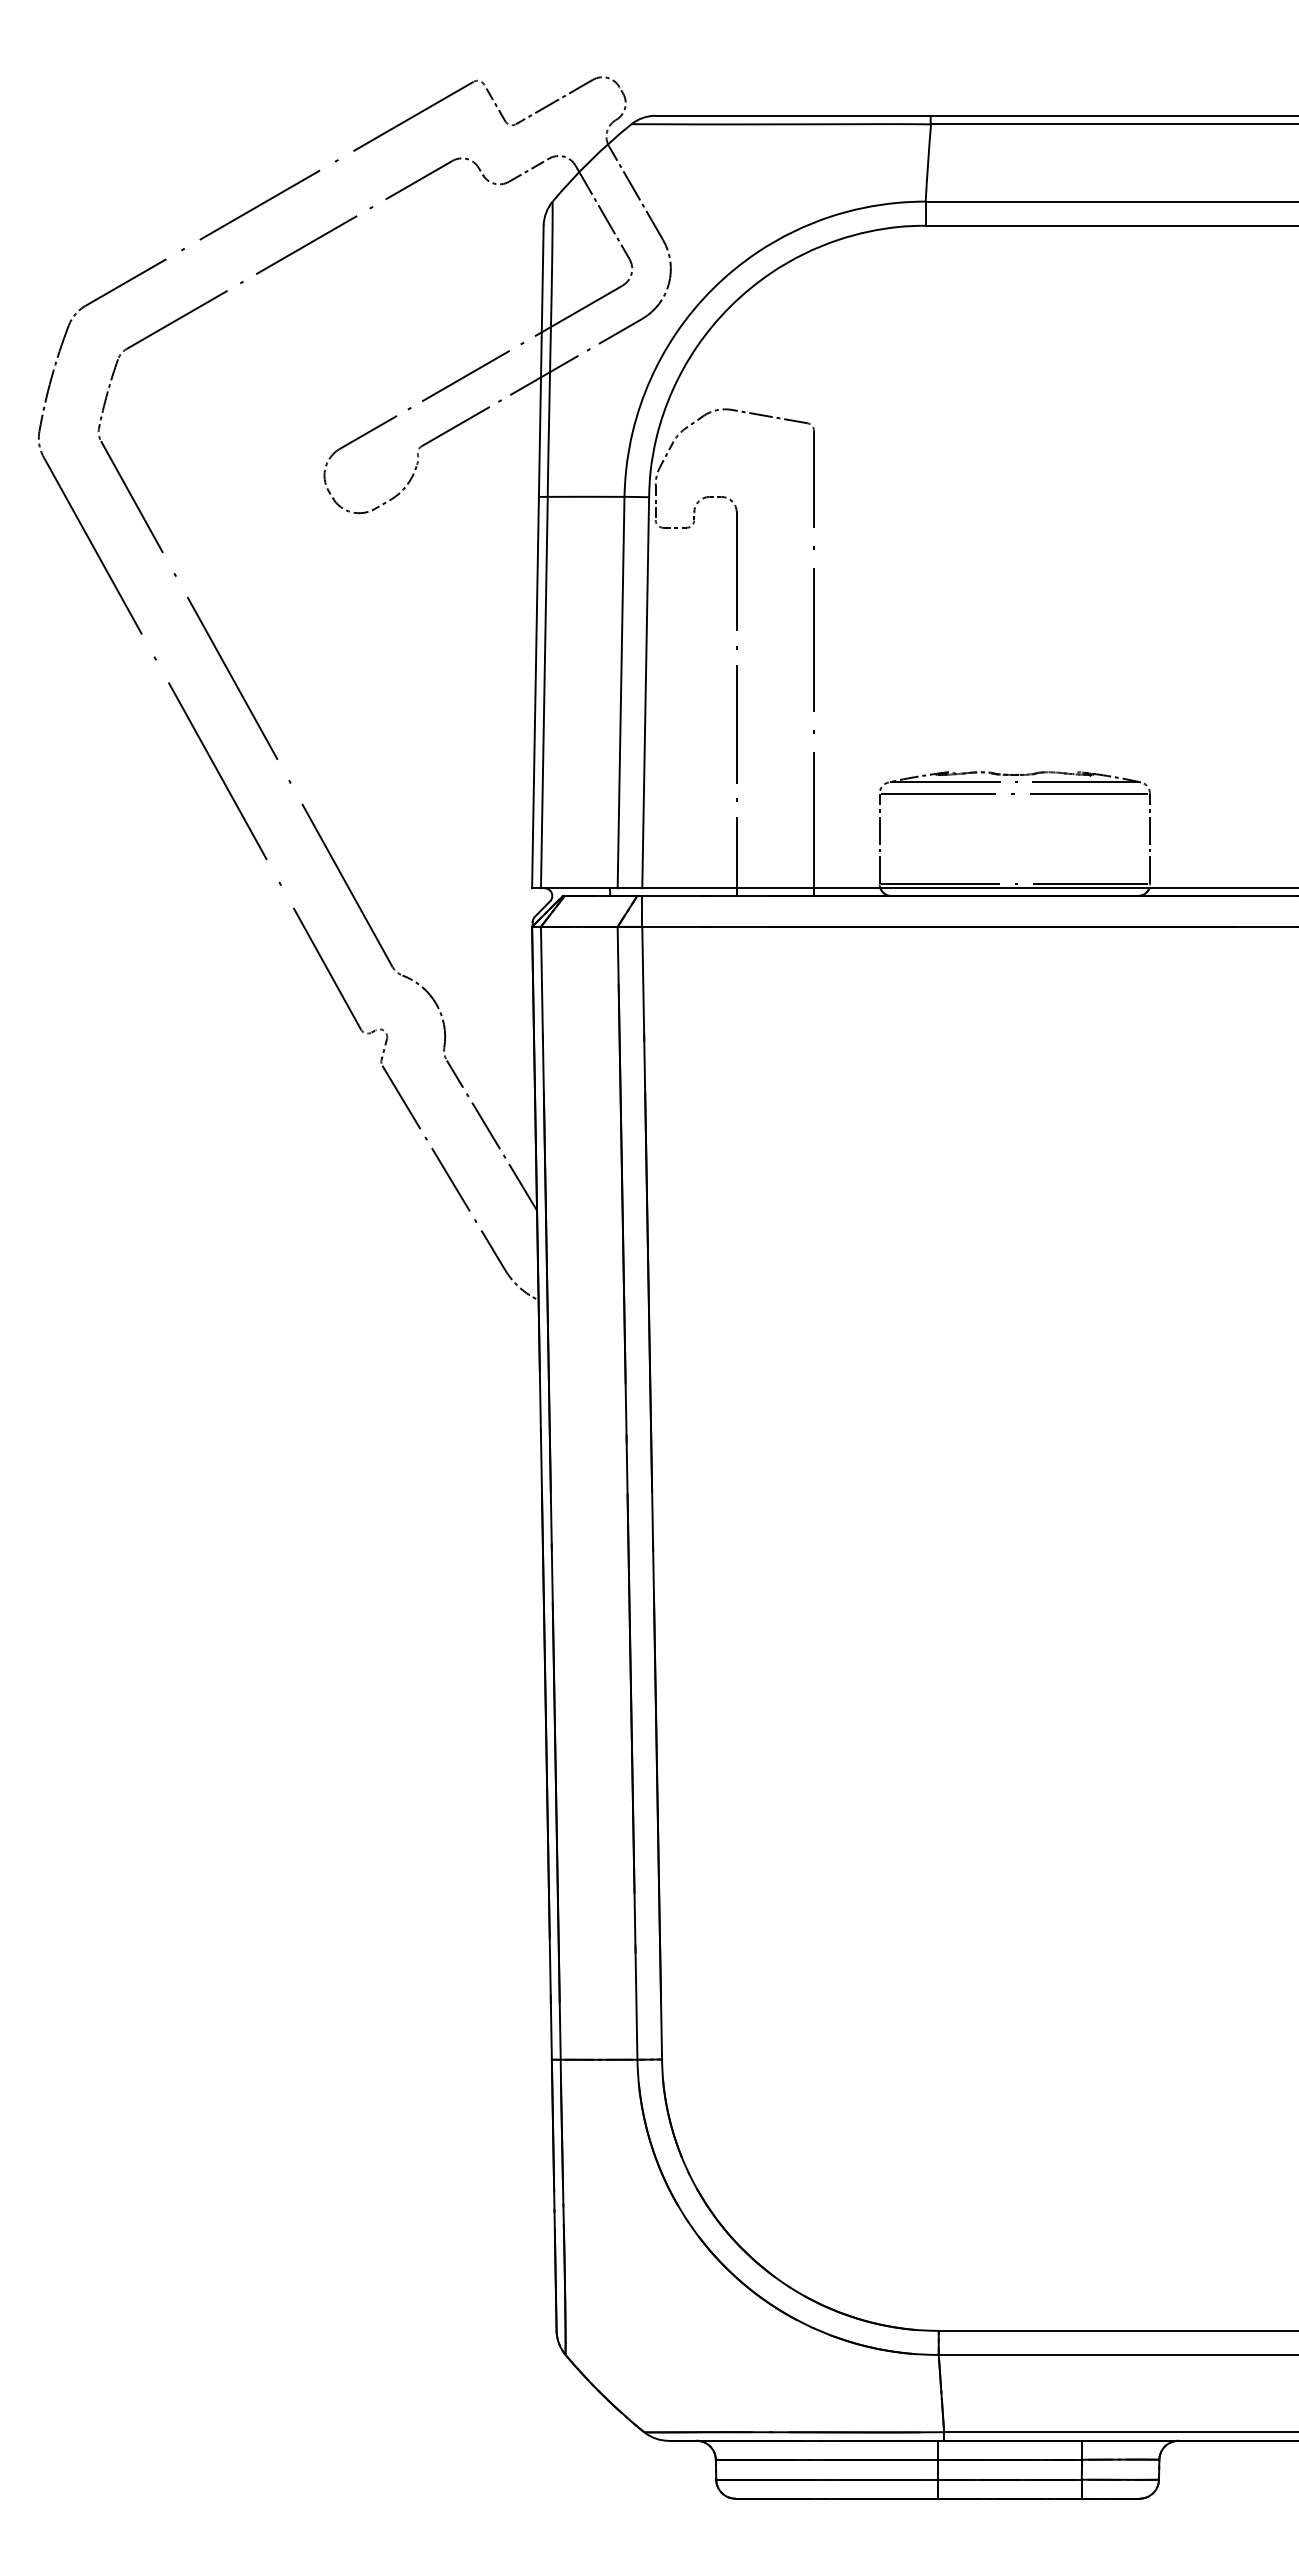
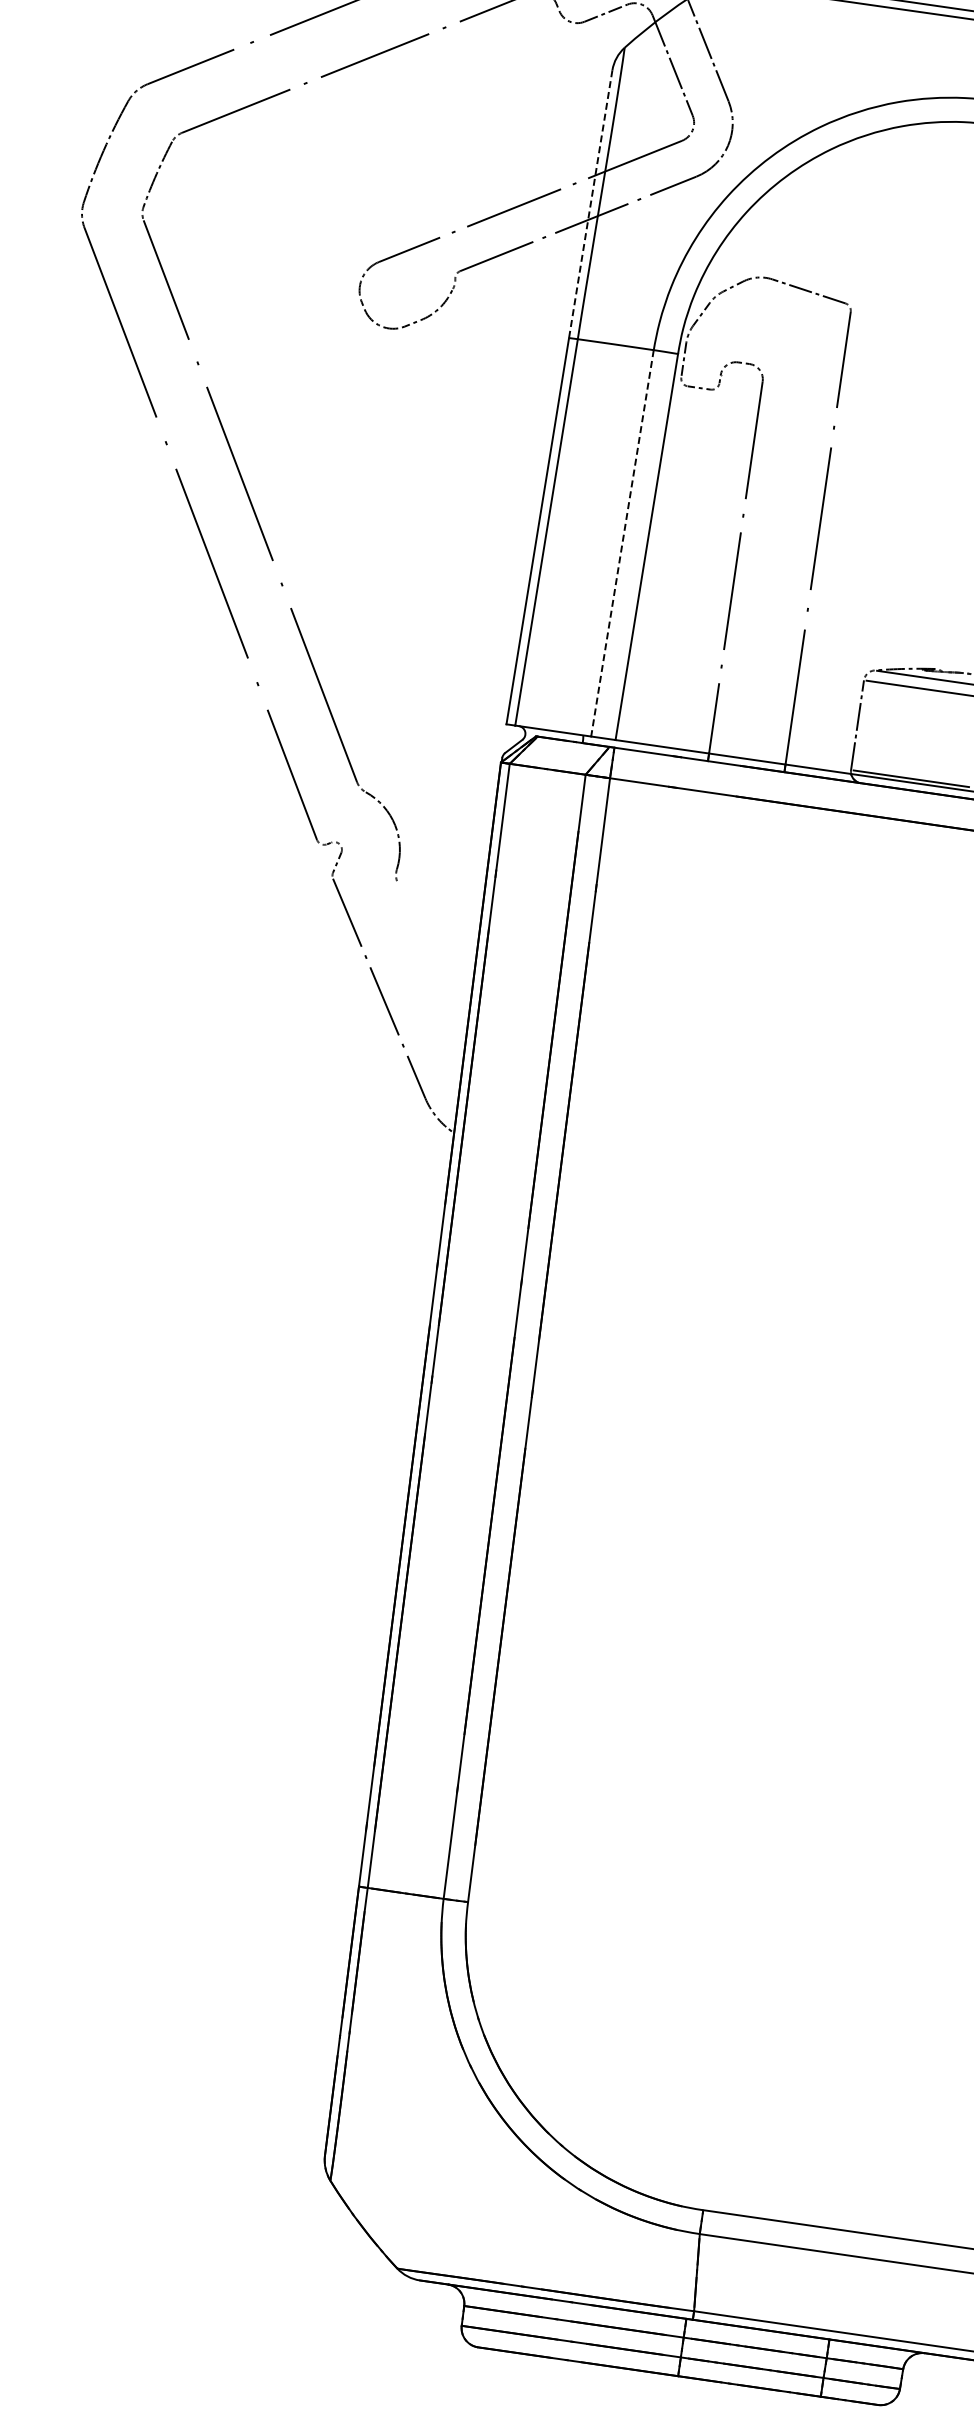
line: (541, 361) -> (590, 204), solid -> dashed
line: (621, 692) -> (622, 543), solid -> dashed
line: (491, 1135) -> (431, 963), removed

